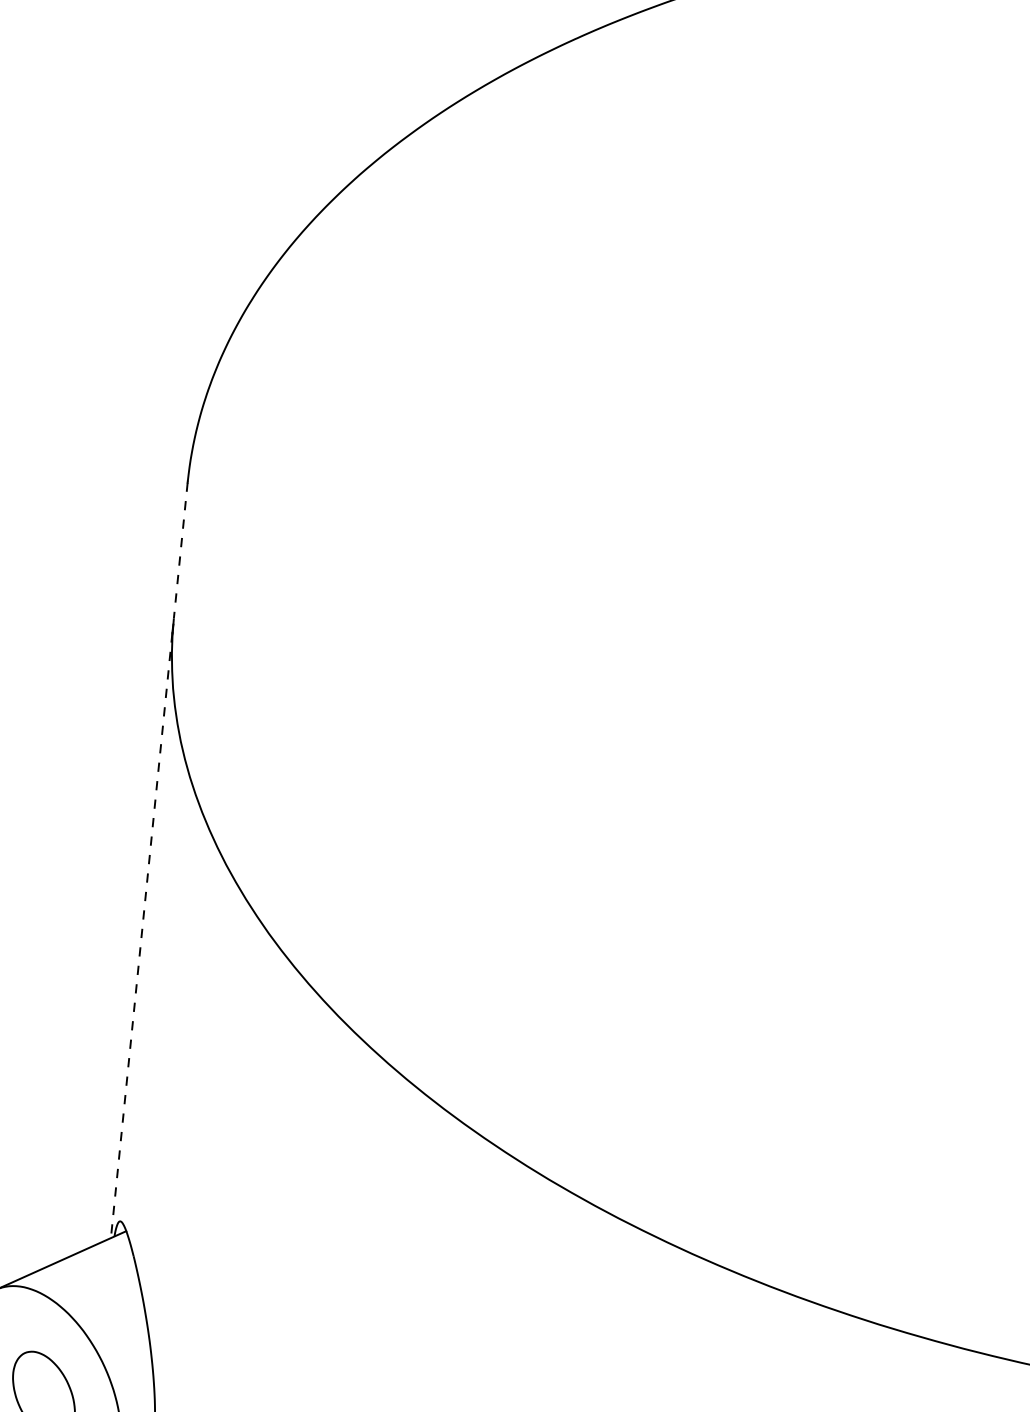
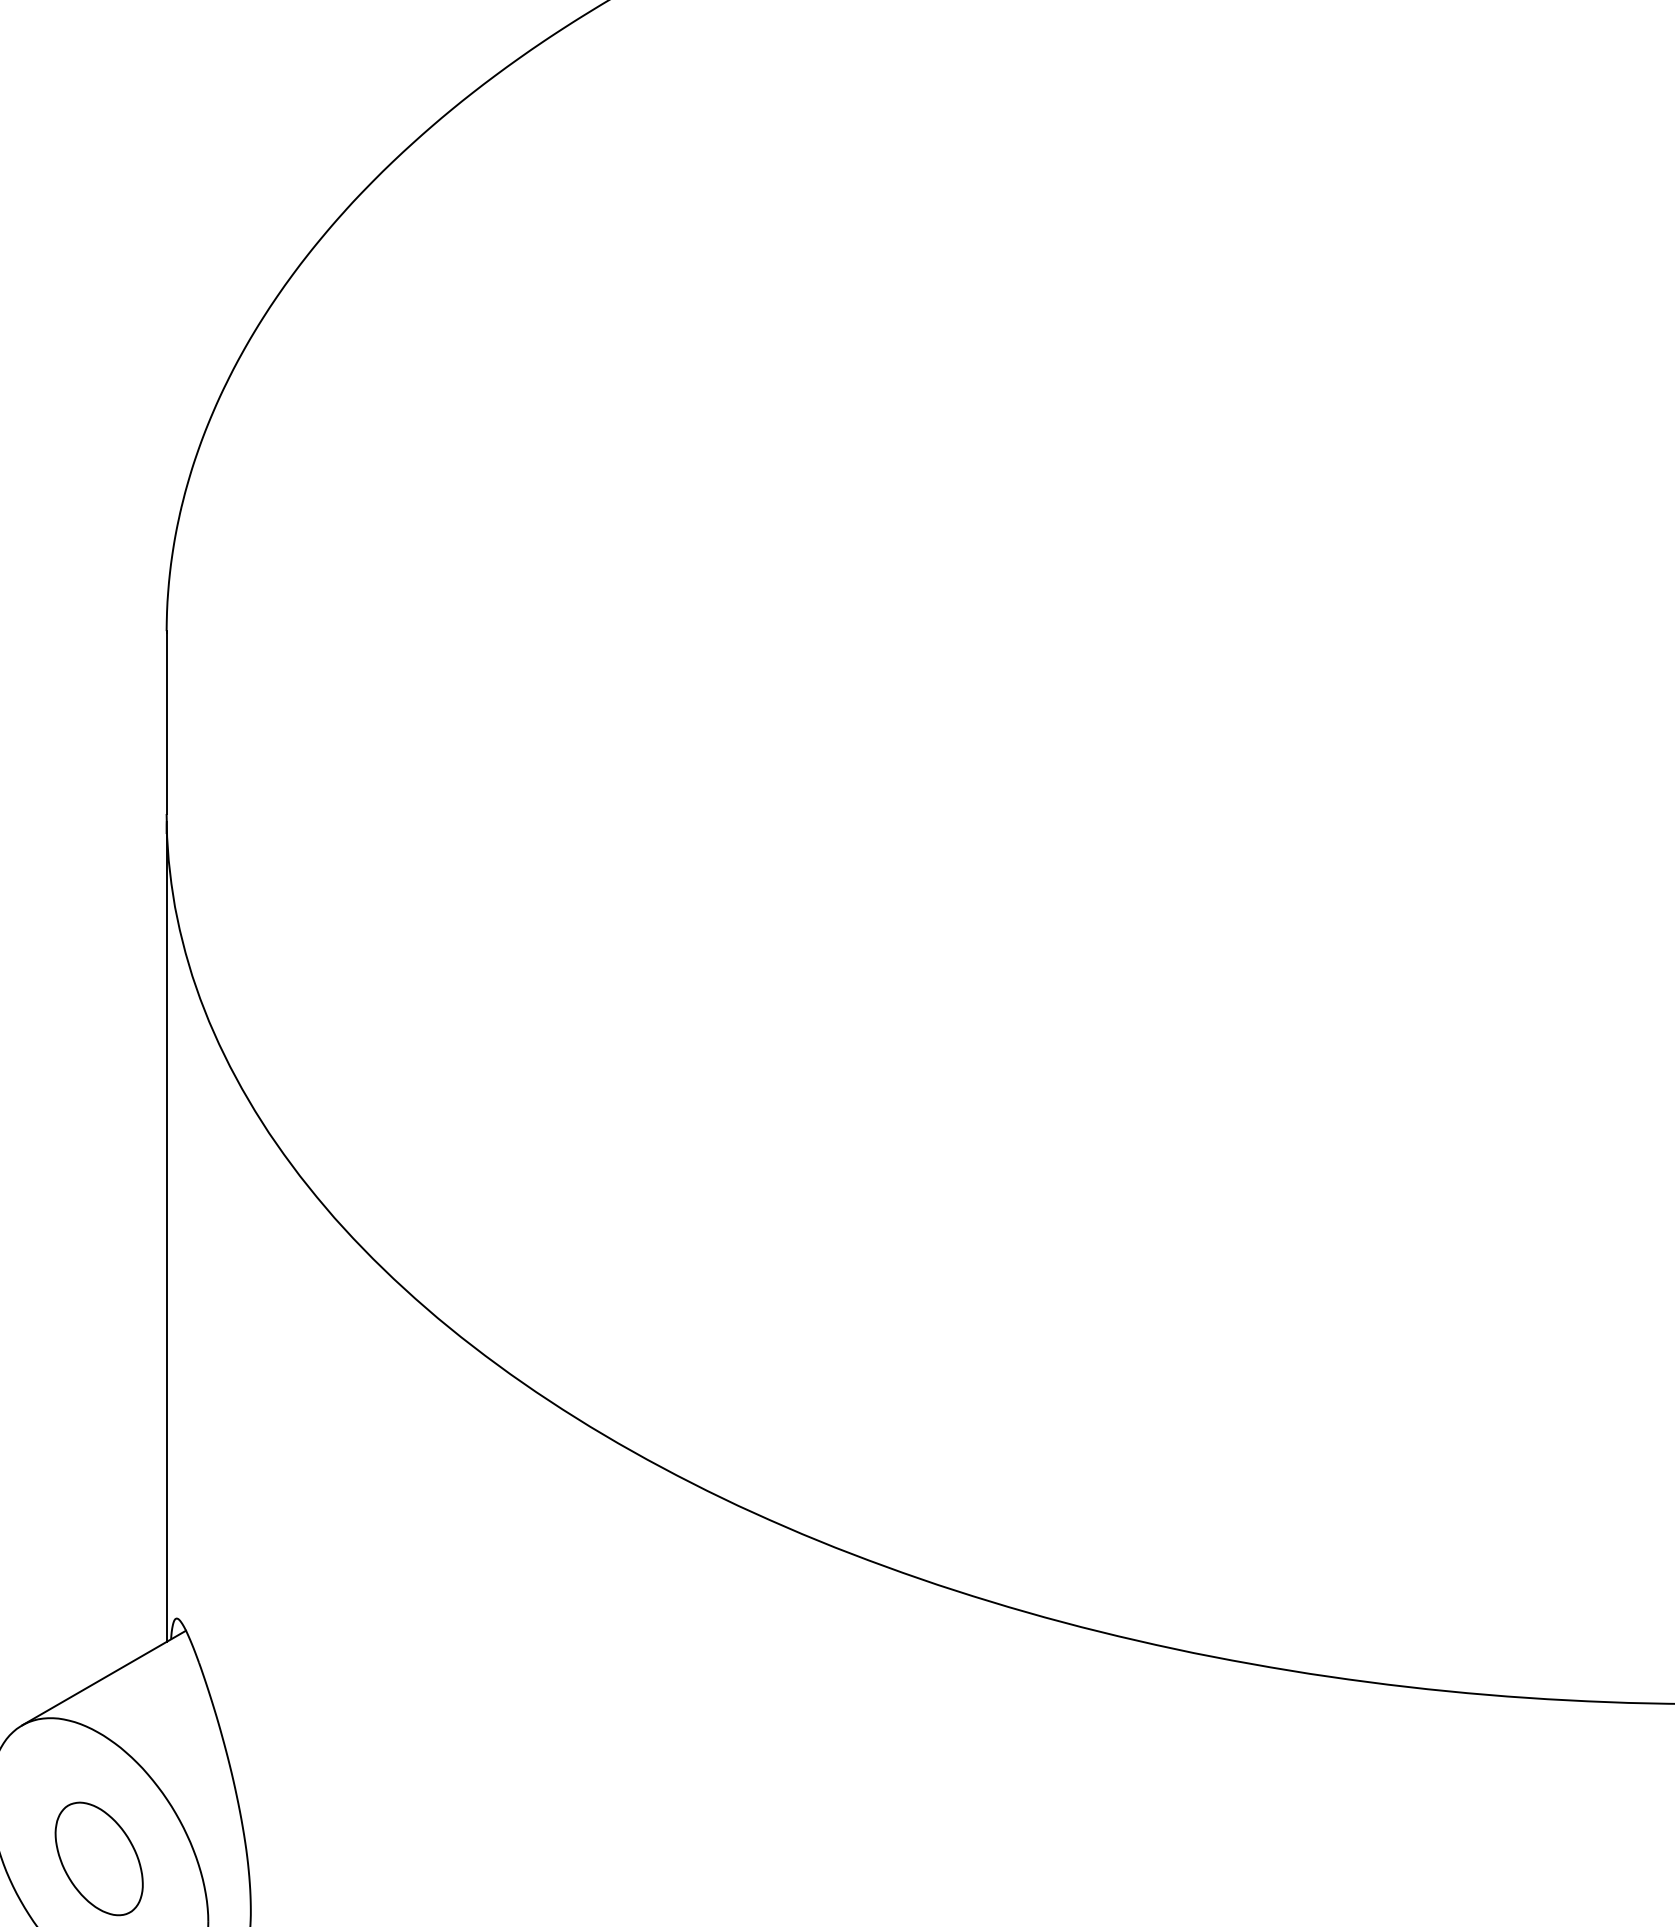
line: (180, 550) -> (166, 723), dashed -> solid
line: (141, 936) -> (166, 1238), dashed -> solid

